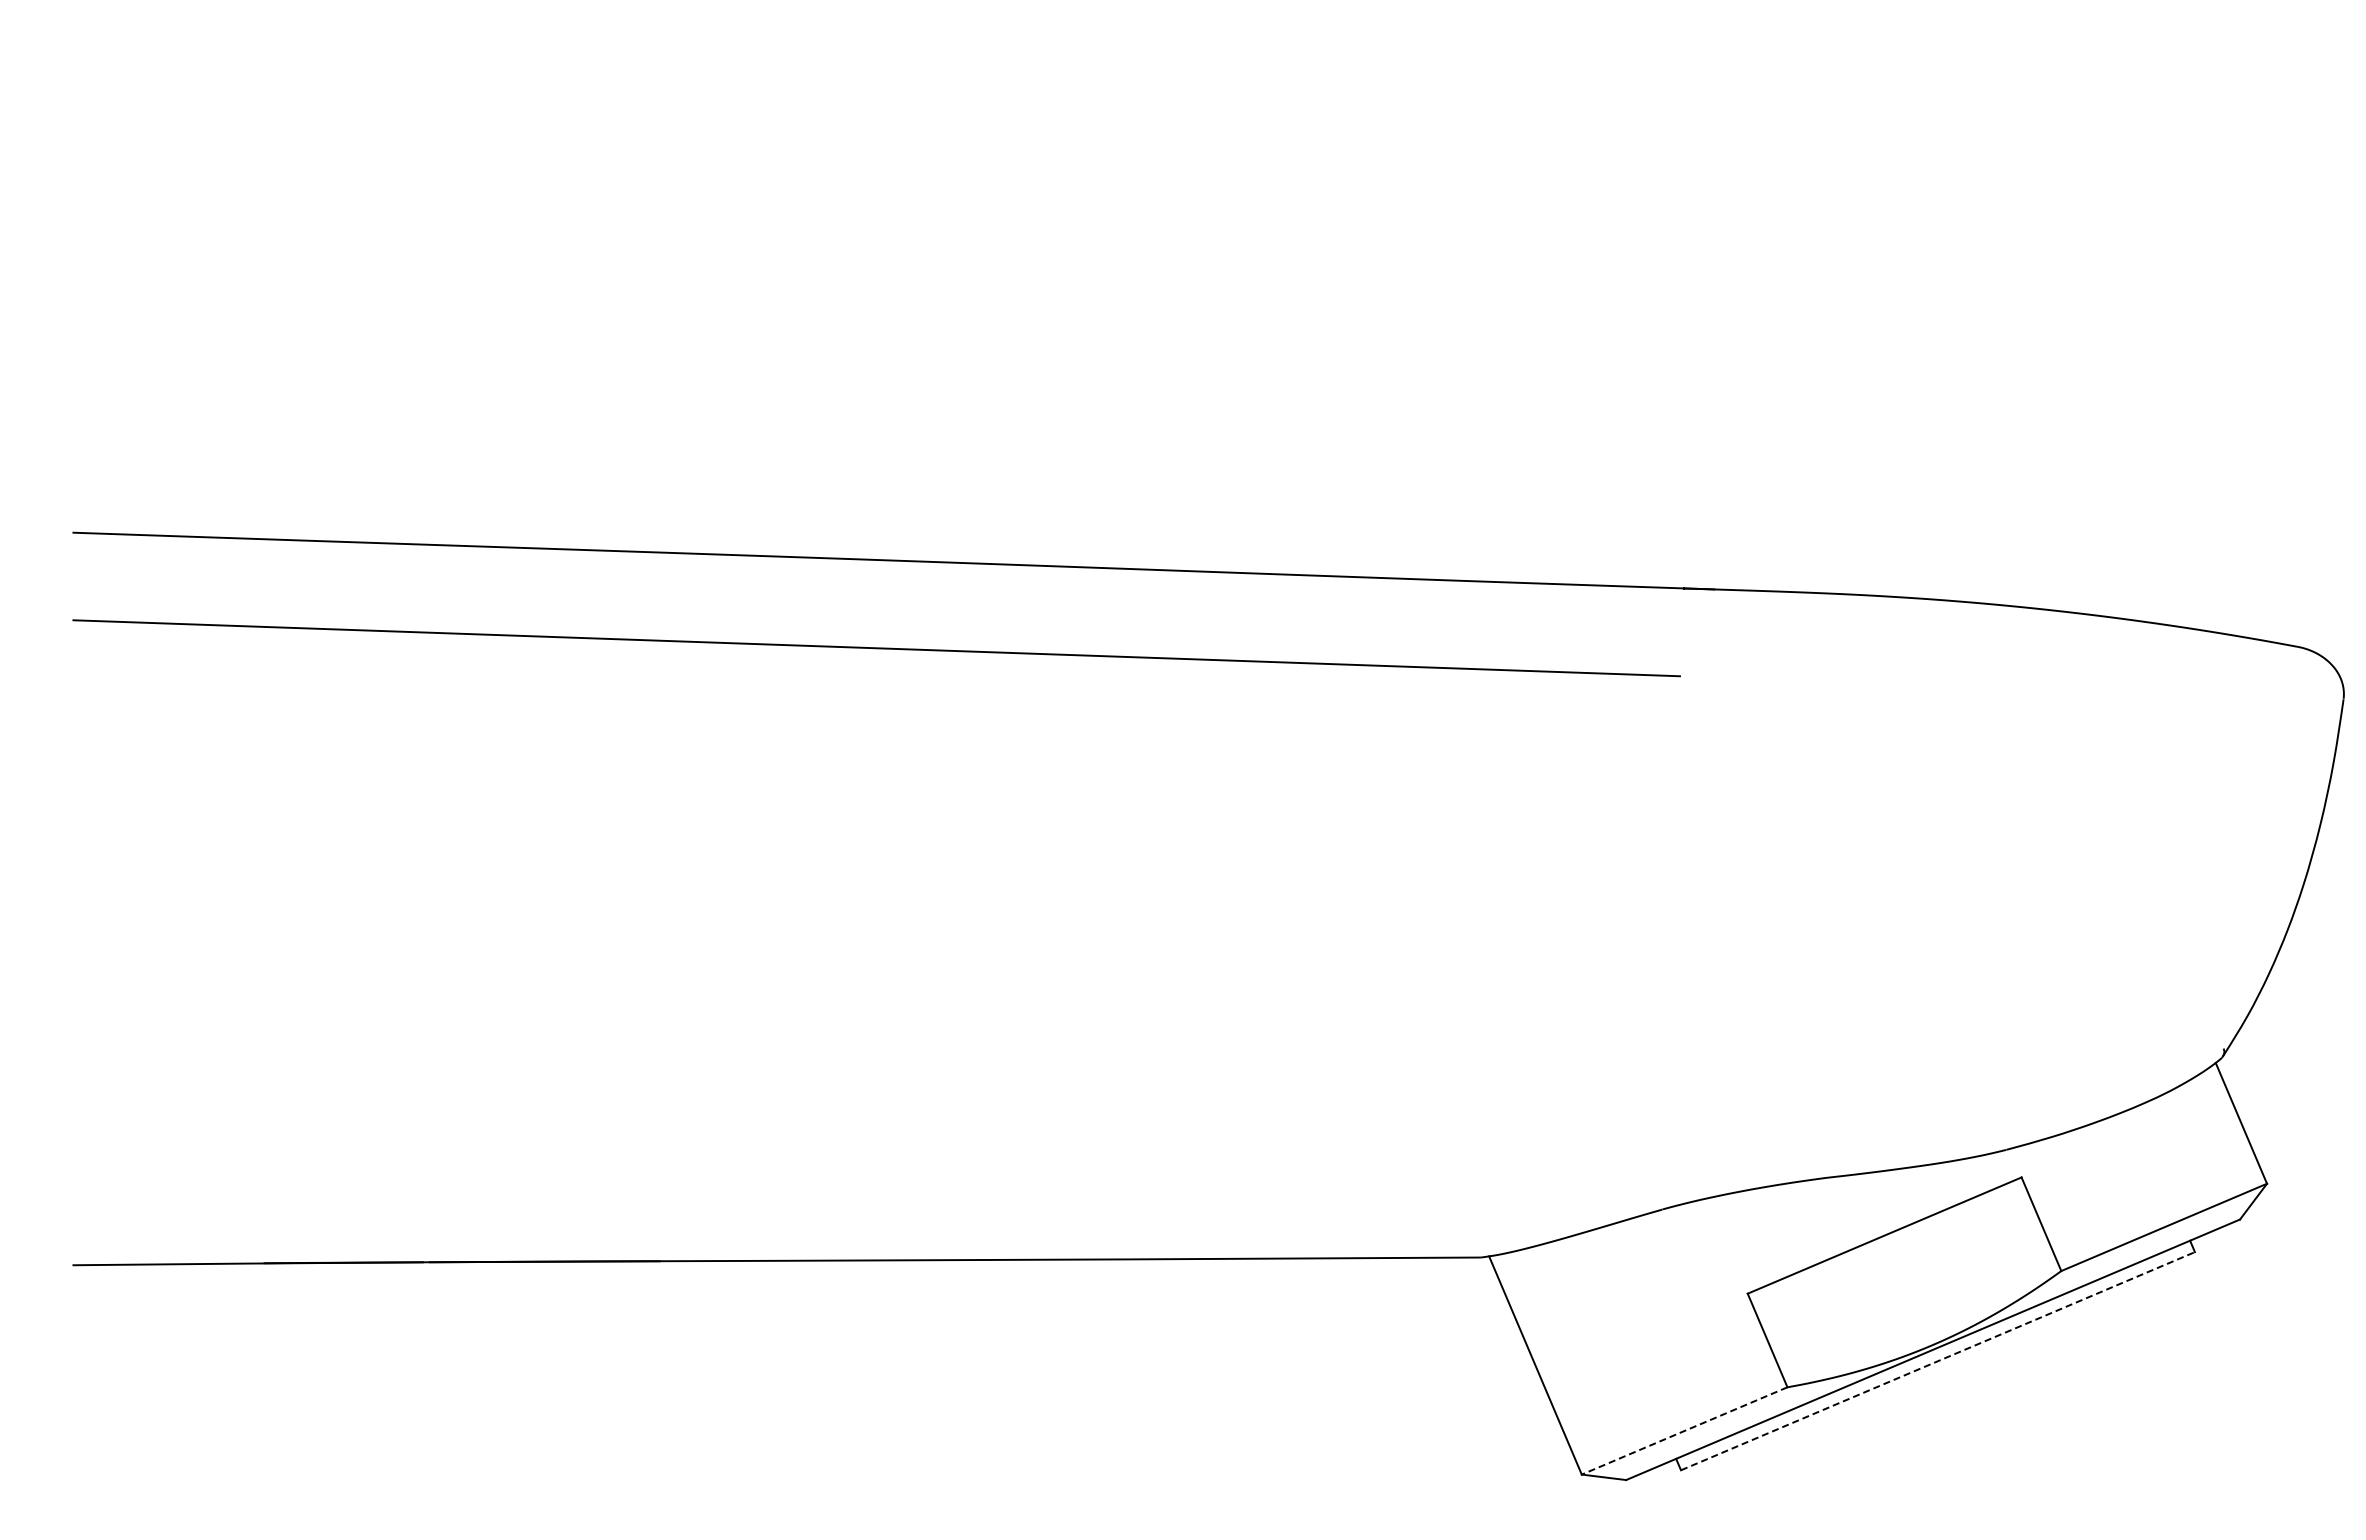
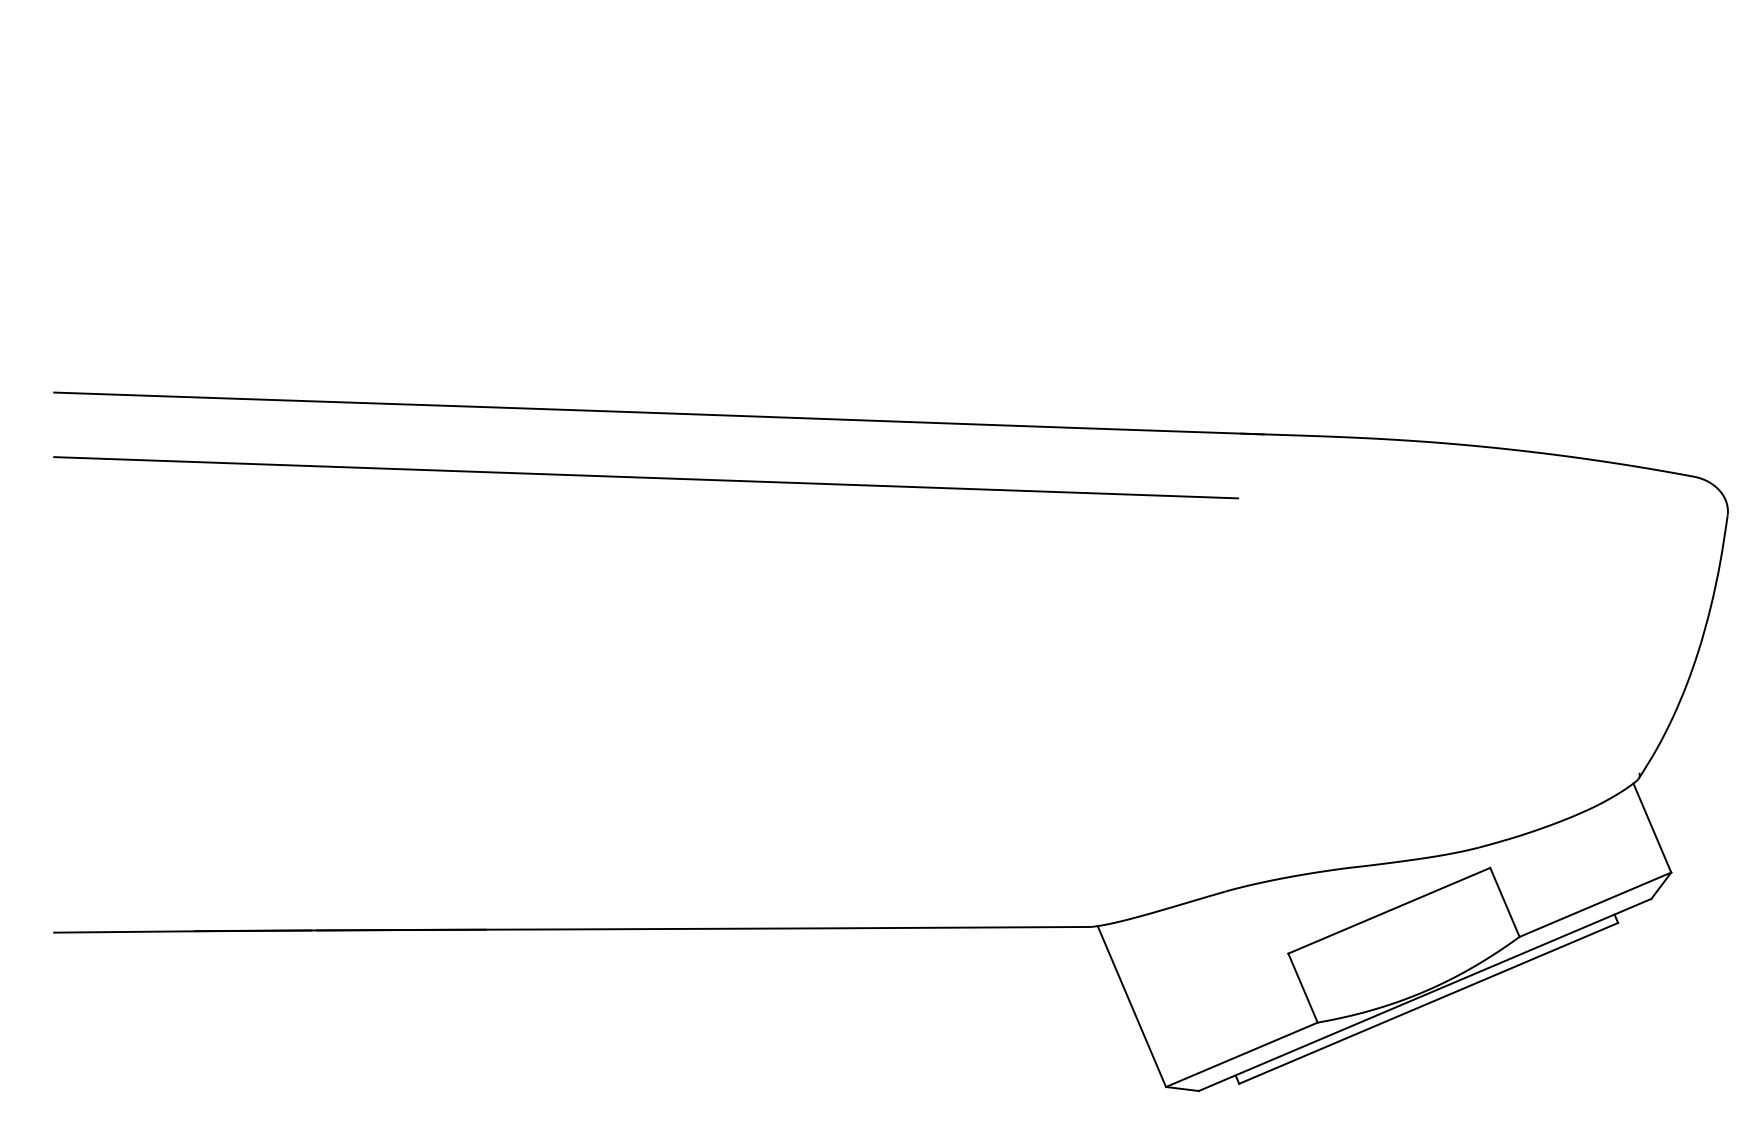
line: (1938, 1361) -> (1429, 1003), dashed -> solid
line: (1684, 1430) -> (1241, 1054), dashed -> solid

